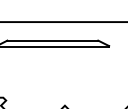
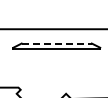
line: (53, 40) -> (57, 43), solid -> dashed

